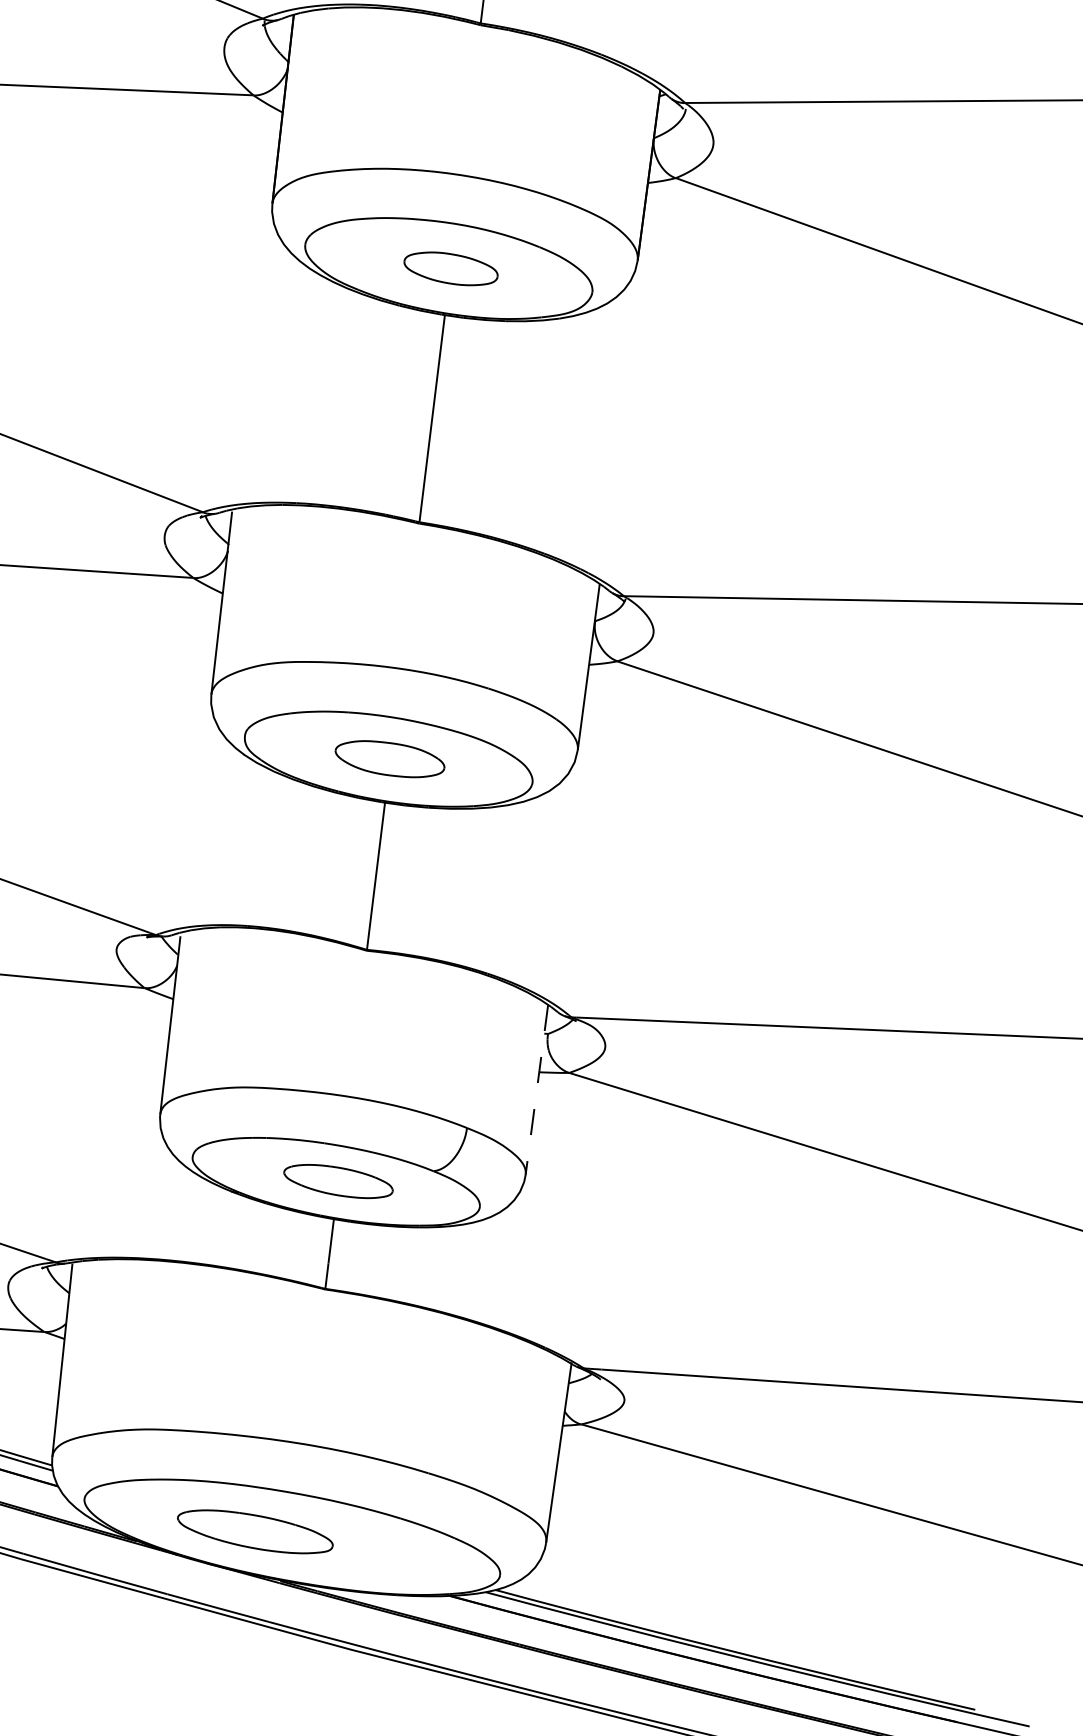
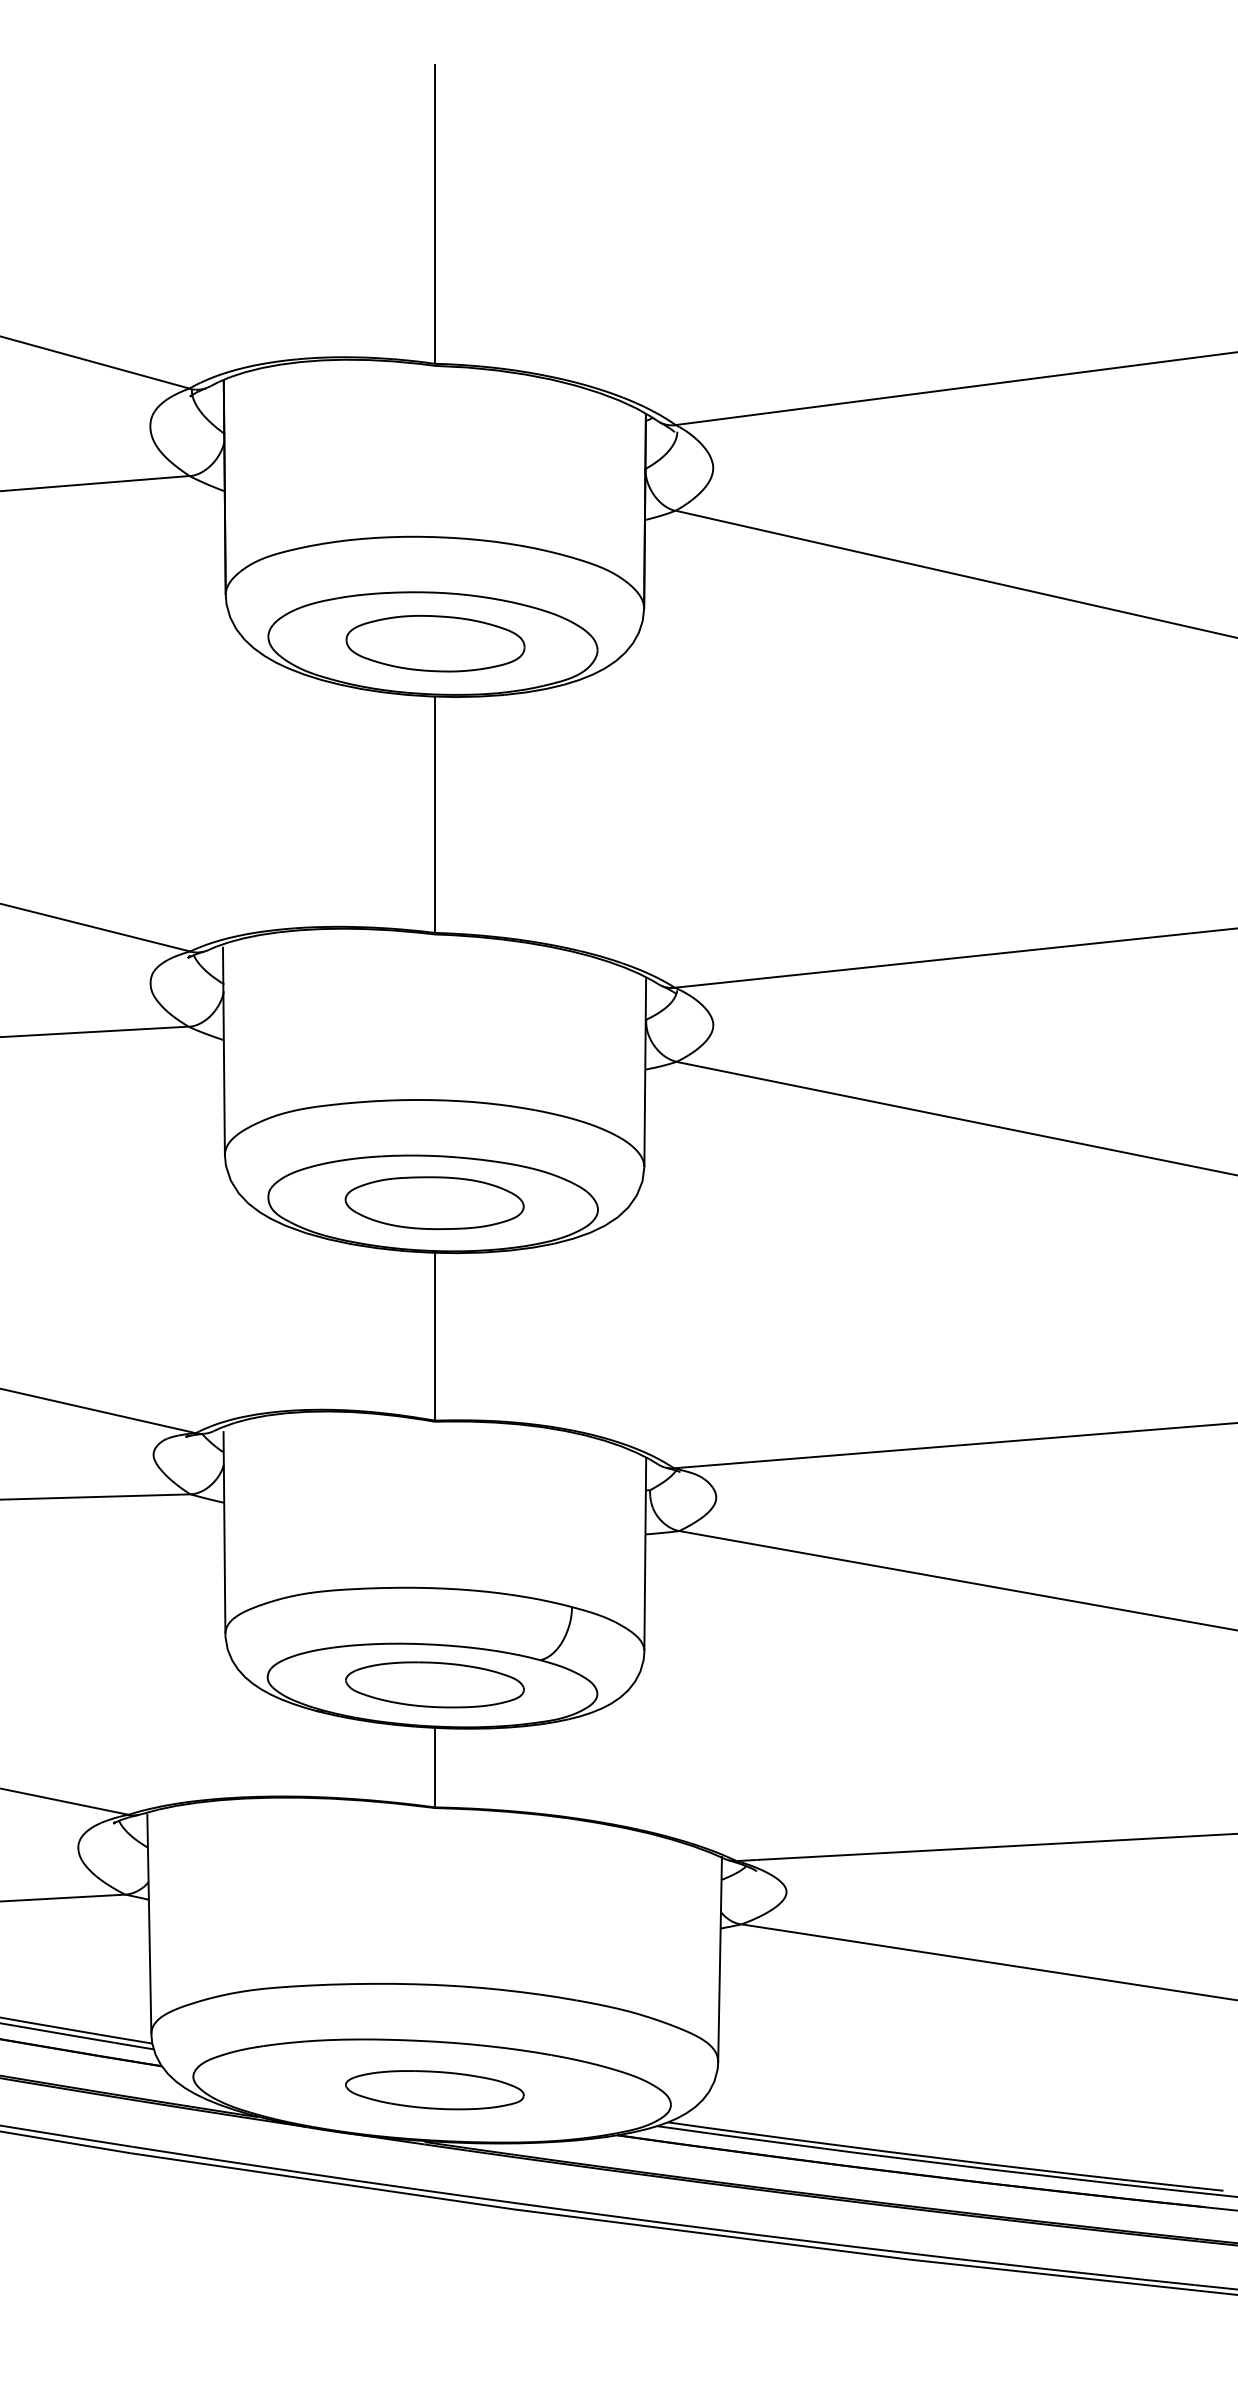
part: (451, 268) -> (435, 643), size x1.67
part: (389, 759) -> (434, 1203), size x1.43
line: (537, 1089) -> (645, 1554), dashed -> solid
part: (338, 1181) -> (434, 1684), size x1.43
part: (254, 1532) -> (434, 2090), moved

